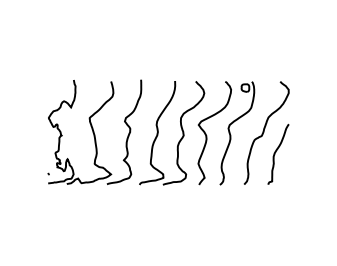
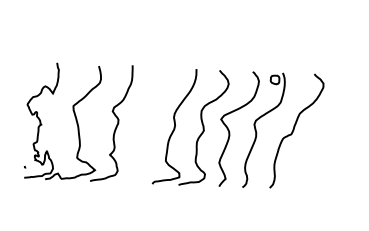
part: (94, 131) -> (78, 121), moved
curve: (276, 152) -> (307, 153), removed

